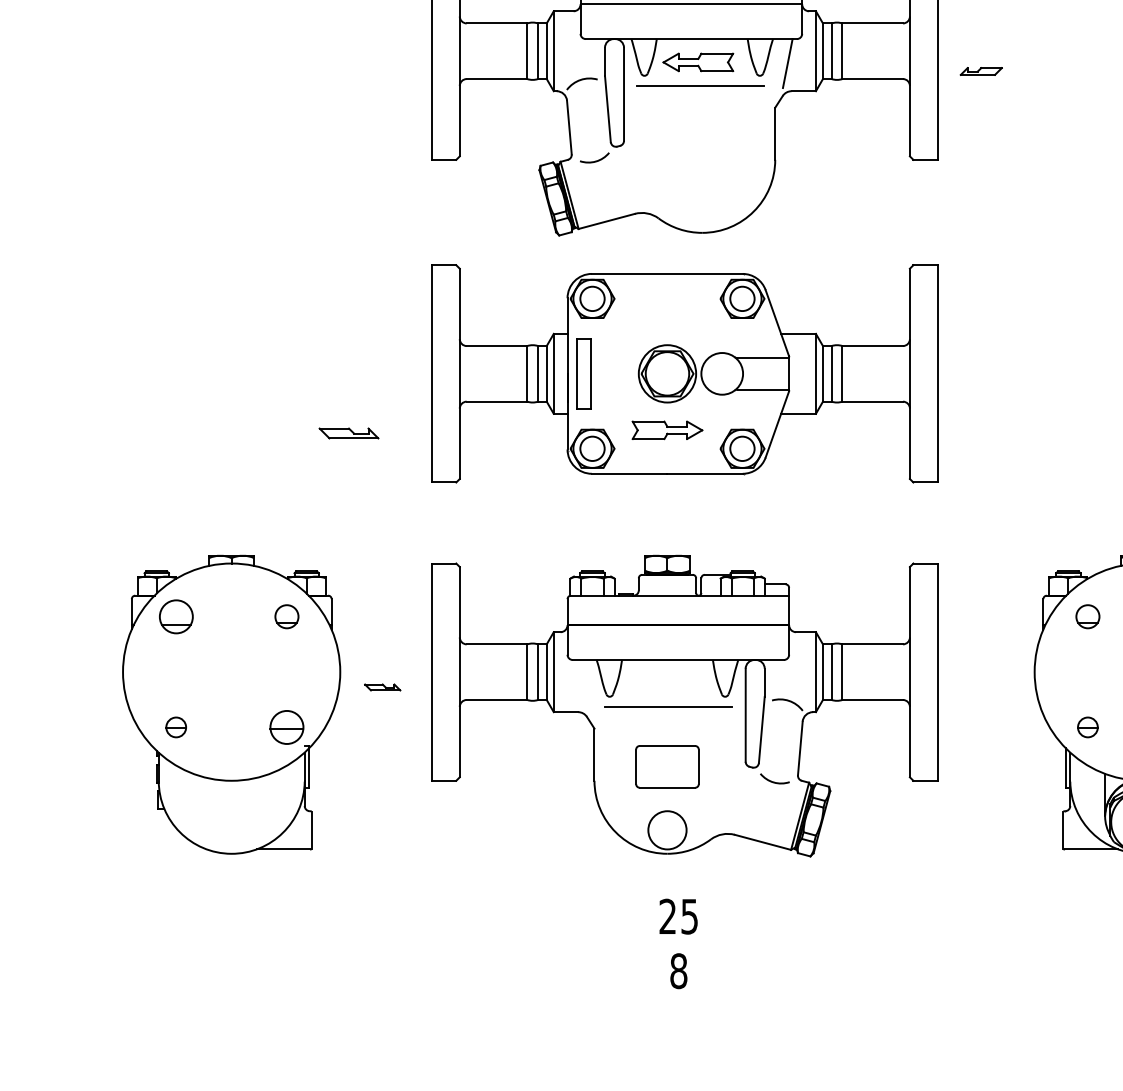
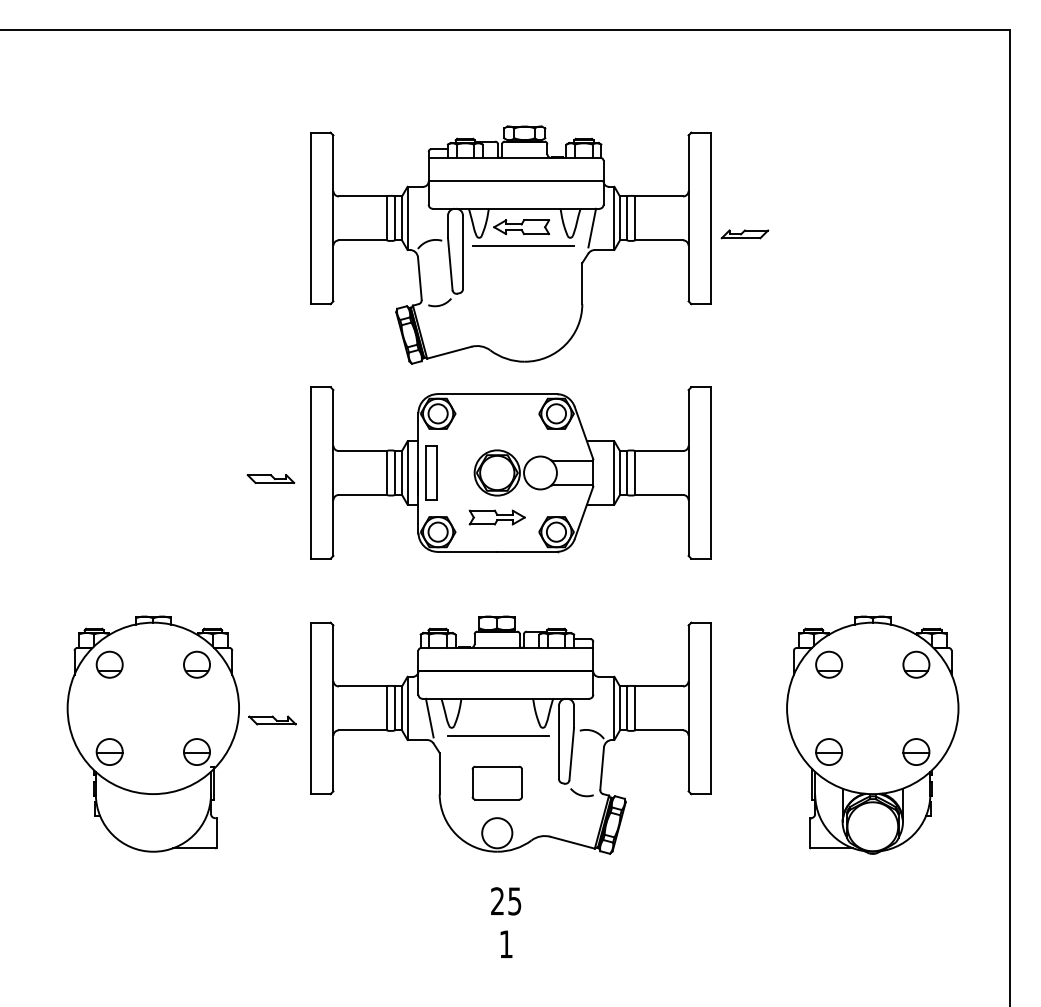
part: (980, 71) -> (744, 234), size x1.43
part: (348, 432) -> (270, 478), moved
part: (286, 616) -> (196, 664), size x1.43
part: (1087, 616) -> (828, 664), size x1.43
line: (581, 683) -> (429, 717), added
part: (382, 687) -> (272, 720), size x1.67
part: (176, 726) -> (109, 751), size x1.67
part: (1087, 726) -> (828, 751), size x1.67
text: (677, 971) -> (505, 944), 8 -> 1

